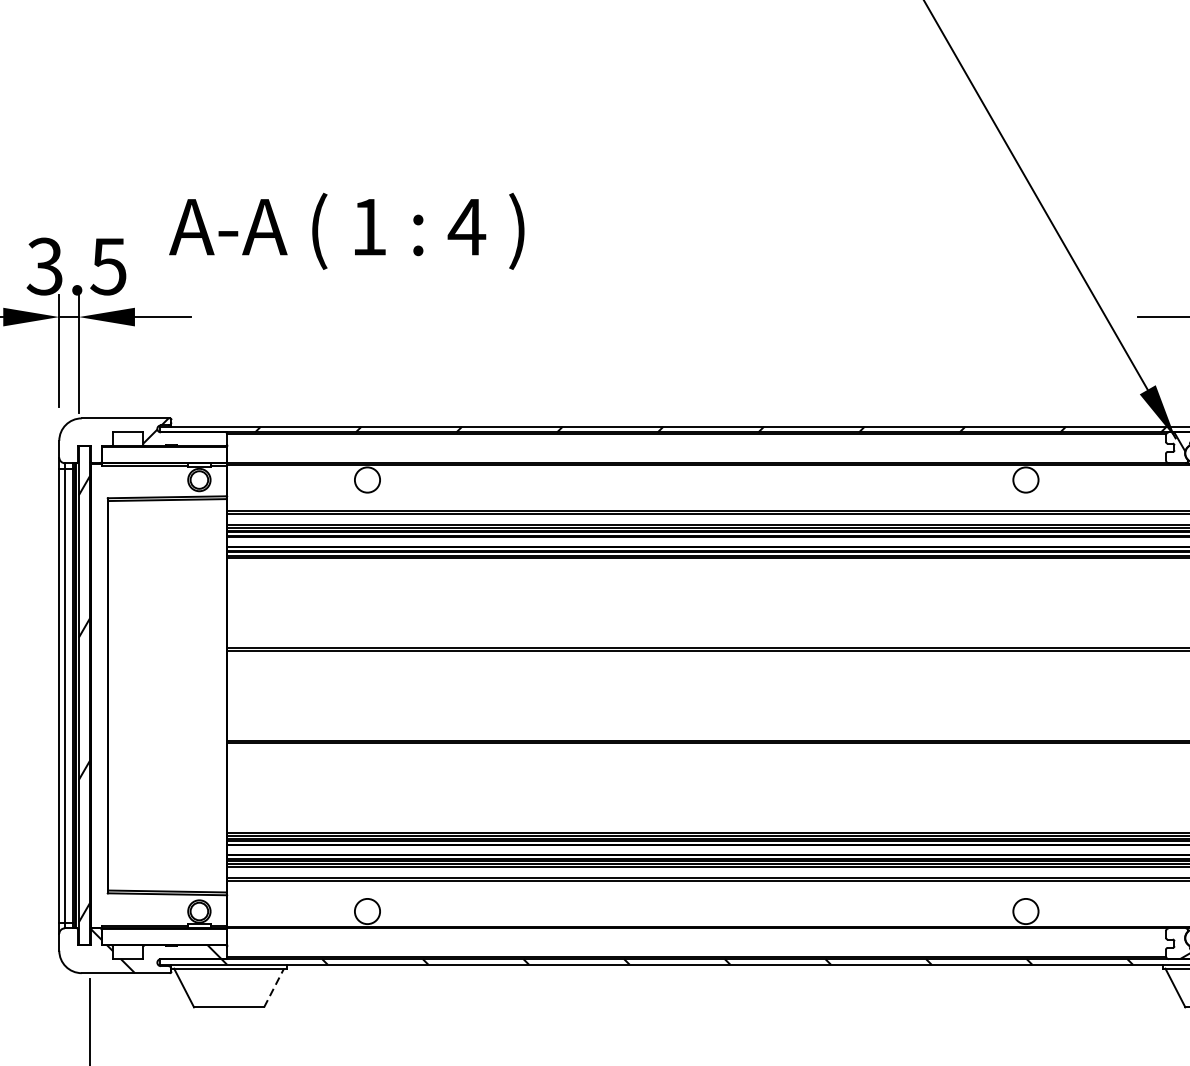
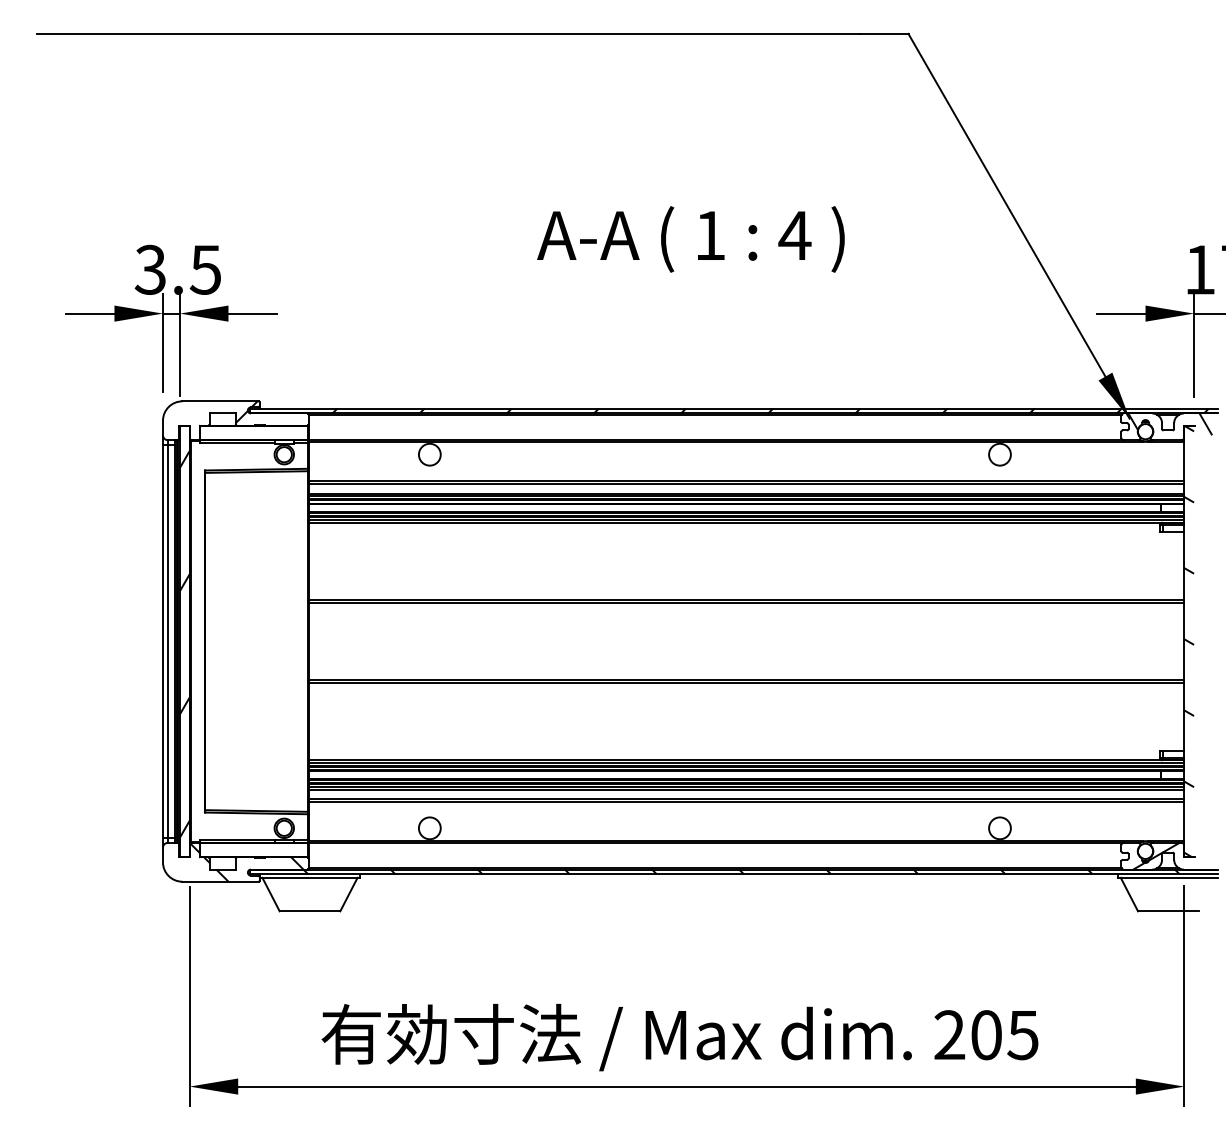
text: (346, 231) -> (690, 239), moved
line: (273, 987) -> (348, 894), dashed -> solid

